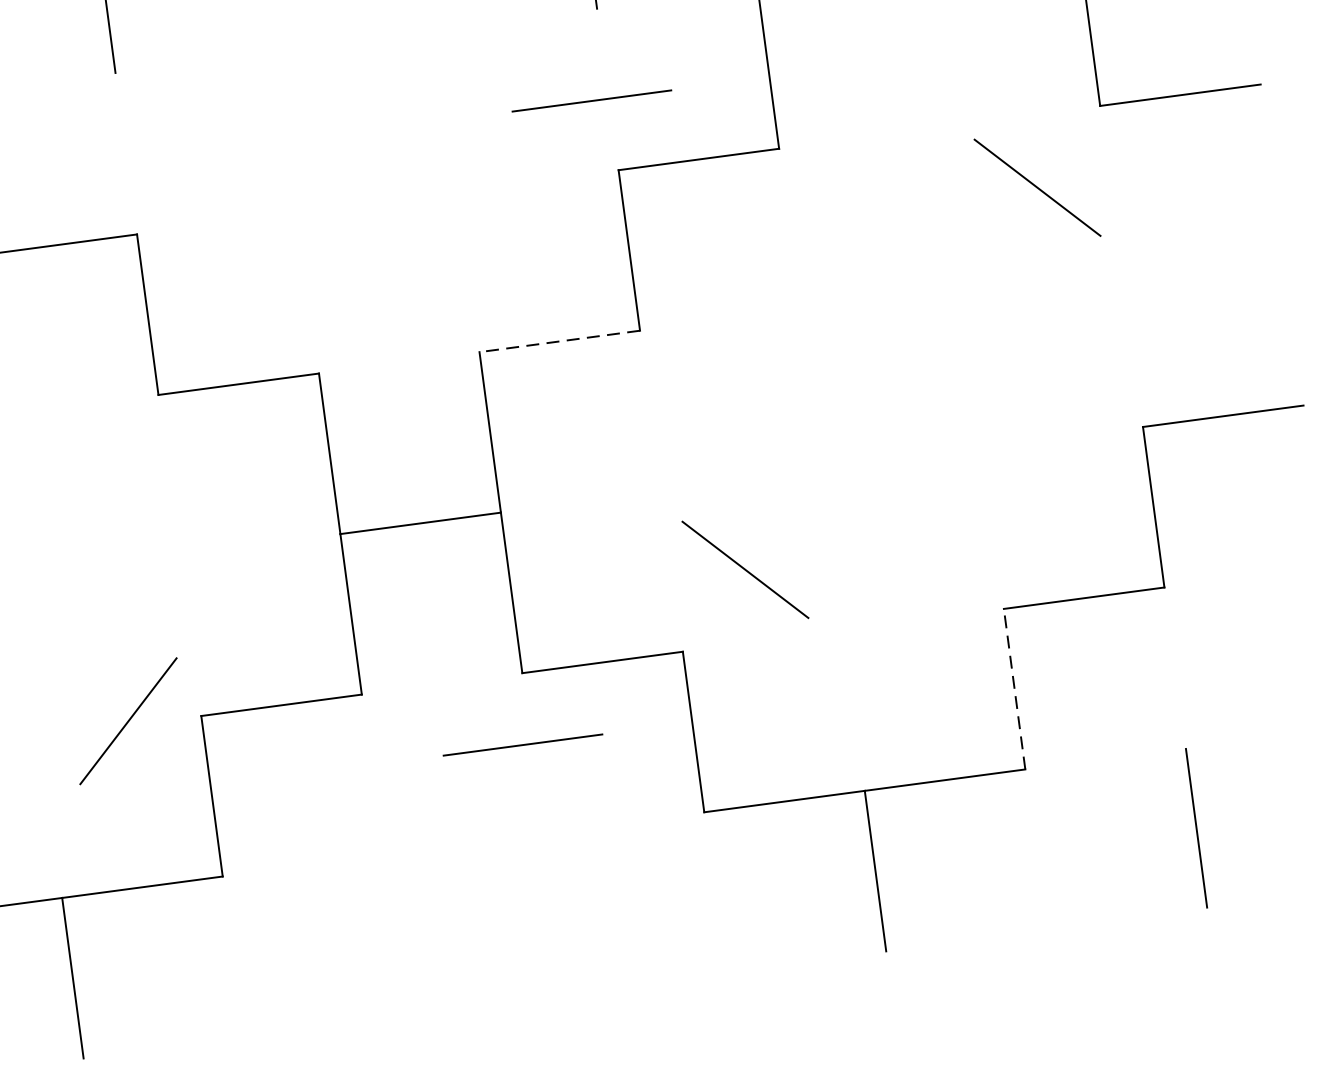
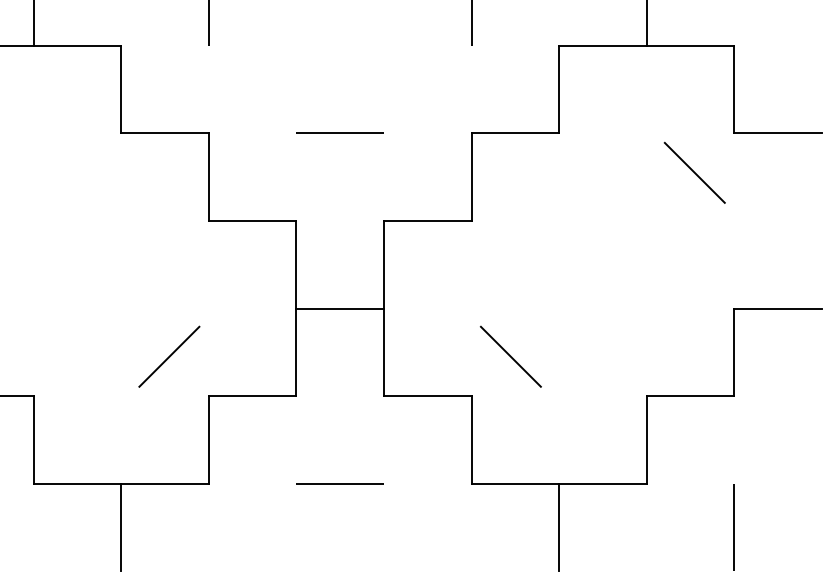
line: (590, 99) -> (339, 132), moved
line: (559, 342) -> (427, 221), dashed -> solid
line: (1014, 690) -> (646, 440), dashed -> solid
line: (128, 720) -> (169, 356), moved
line: (521, 744) -> (339, 483), moved

